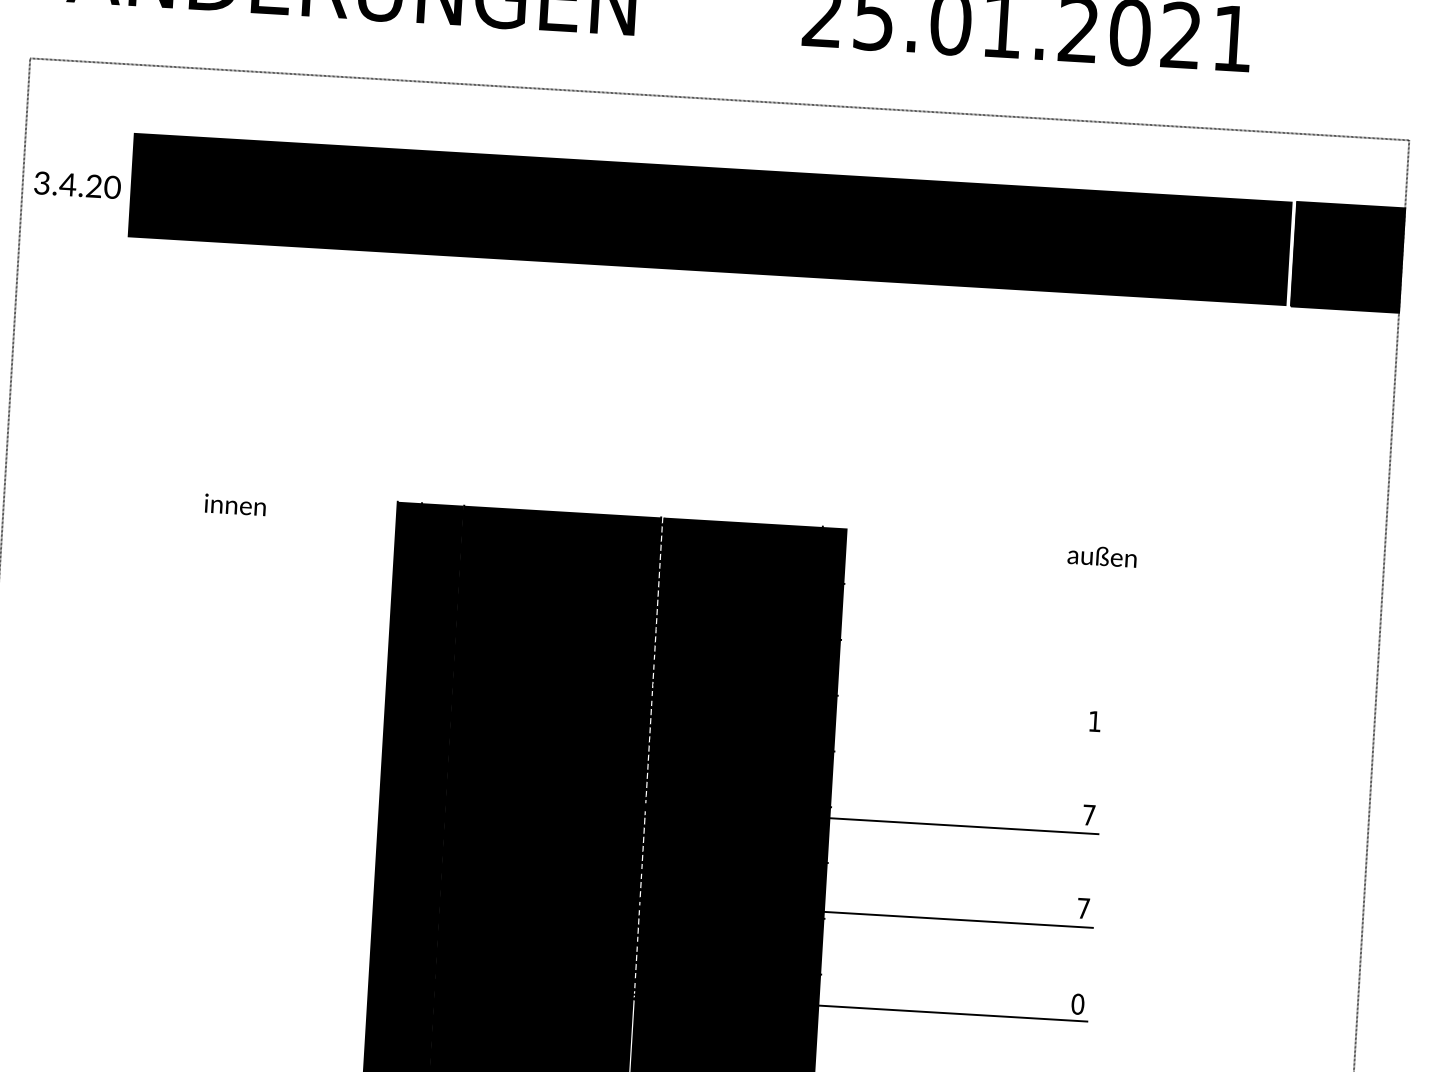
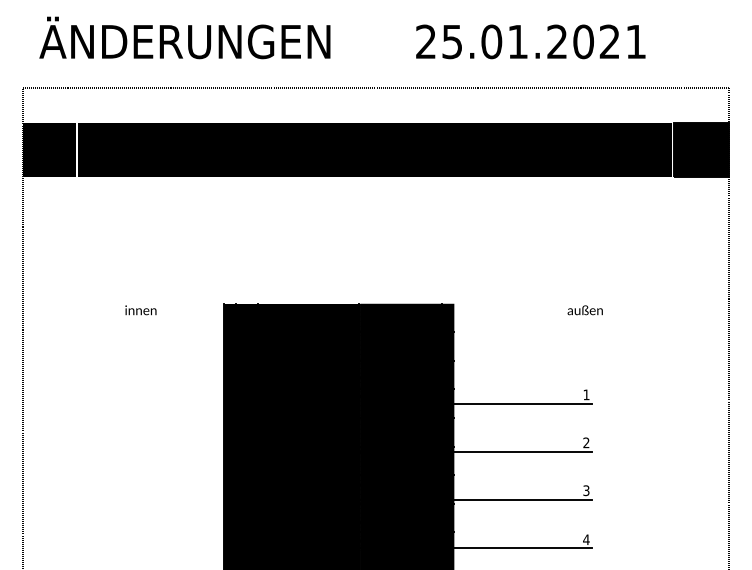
fill: (75, 180) -> (49, 149), added
line: (941, 731) -> (508, 404), added
text: (1089, 814) -> (586, 442), 7 -> 2
text: (1083, 908) -> (586, 490), 7 -> 3
text: (1078, 1003) -> (586, 539), 0 -> 4

